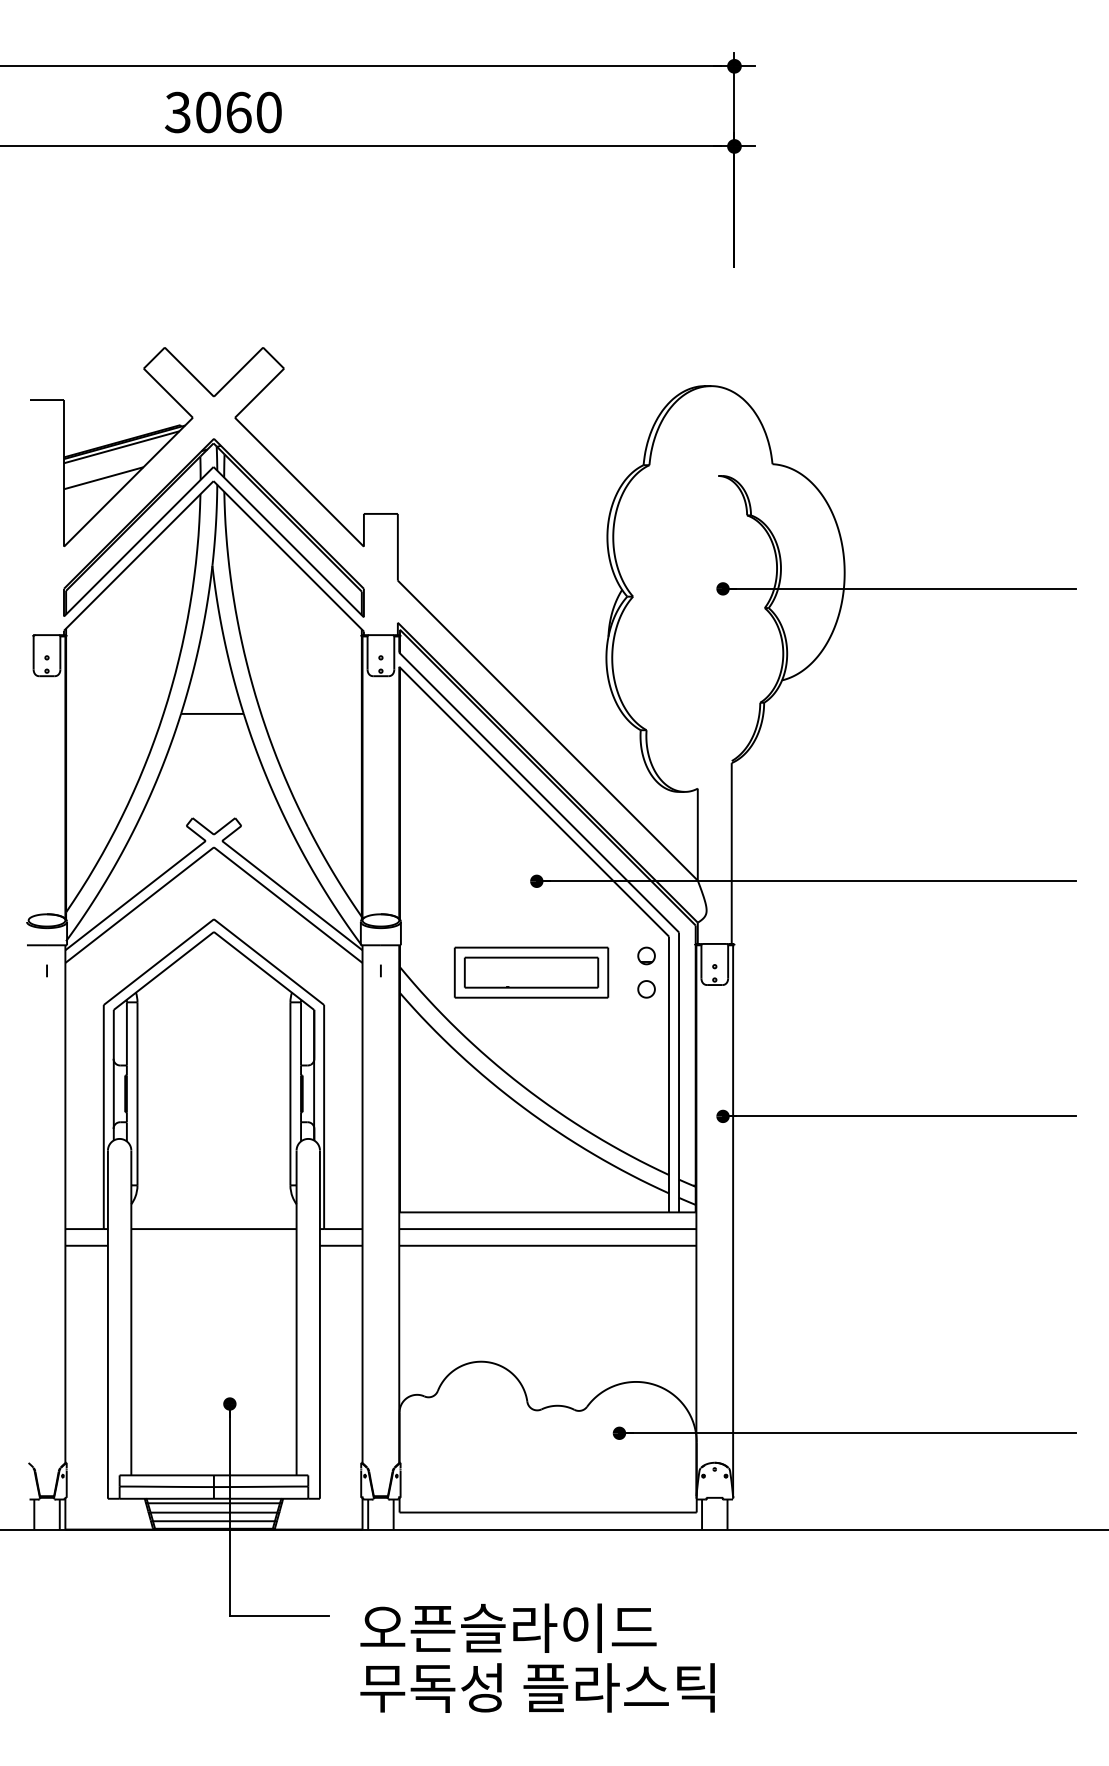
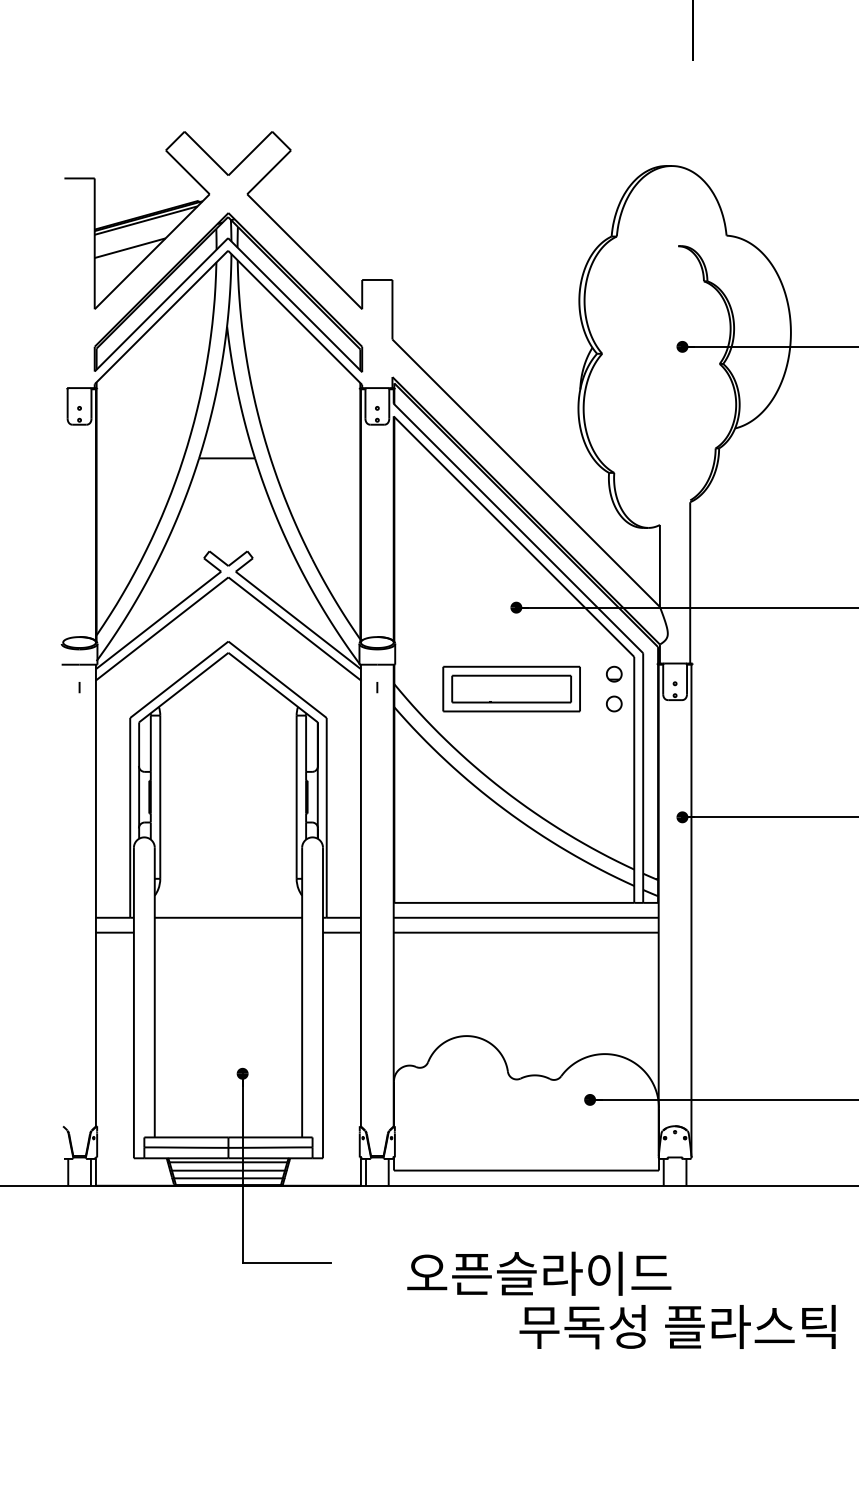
text: (508, 1627) -> (539, 1273), moved
text: (537, 1687) -> (677, 1326), moved

